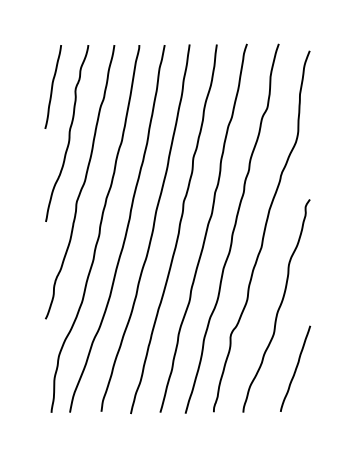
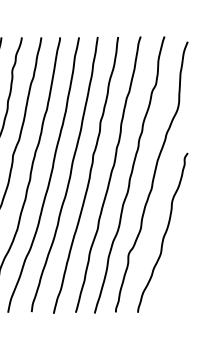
curve: (295, 368) -> (177, 279), removed

